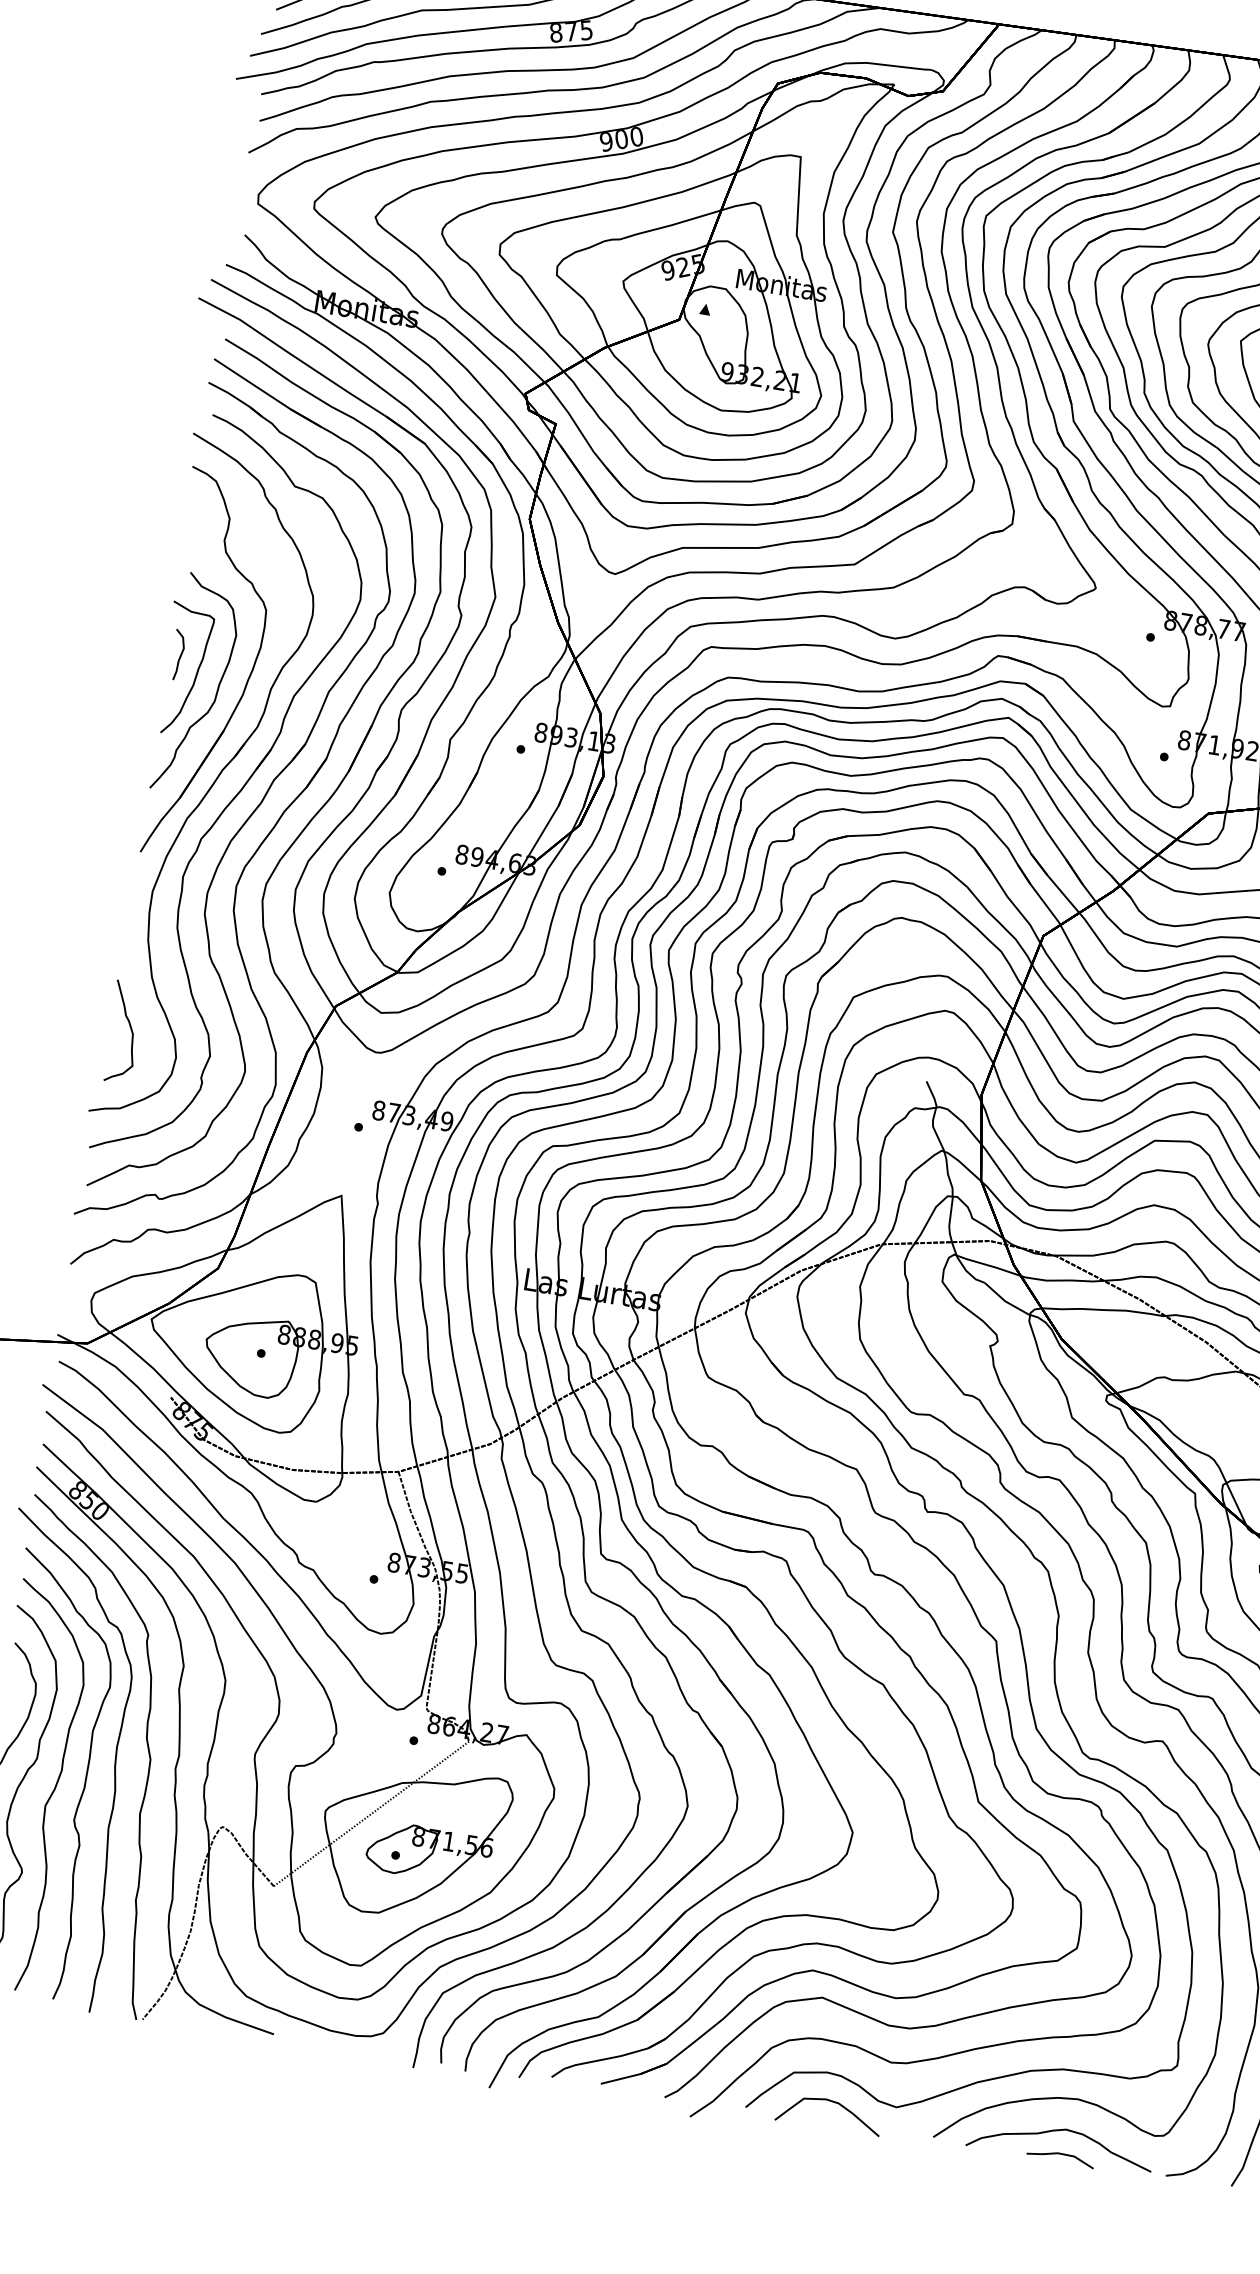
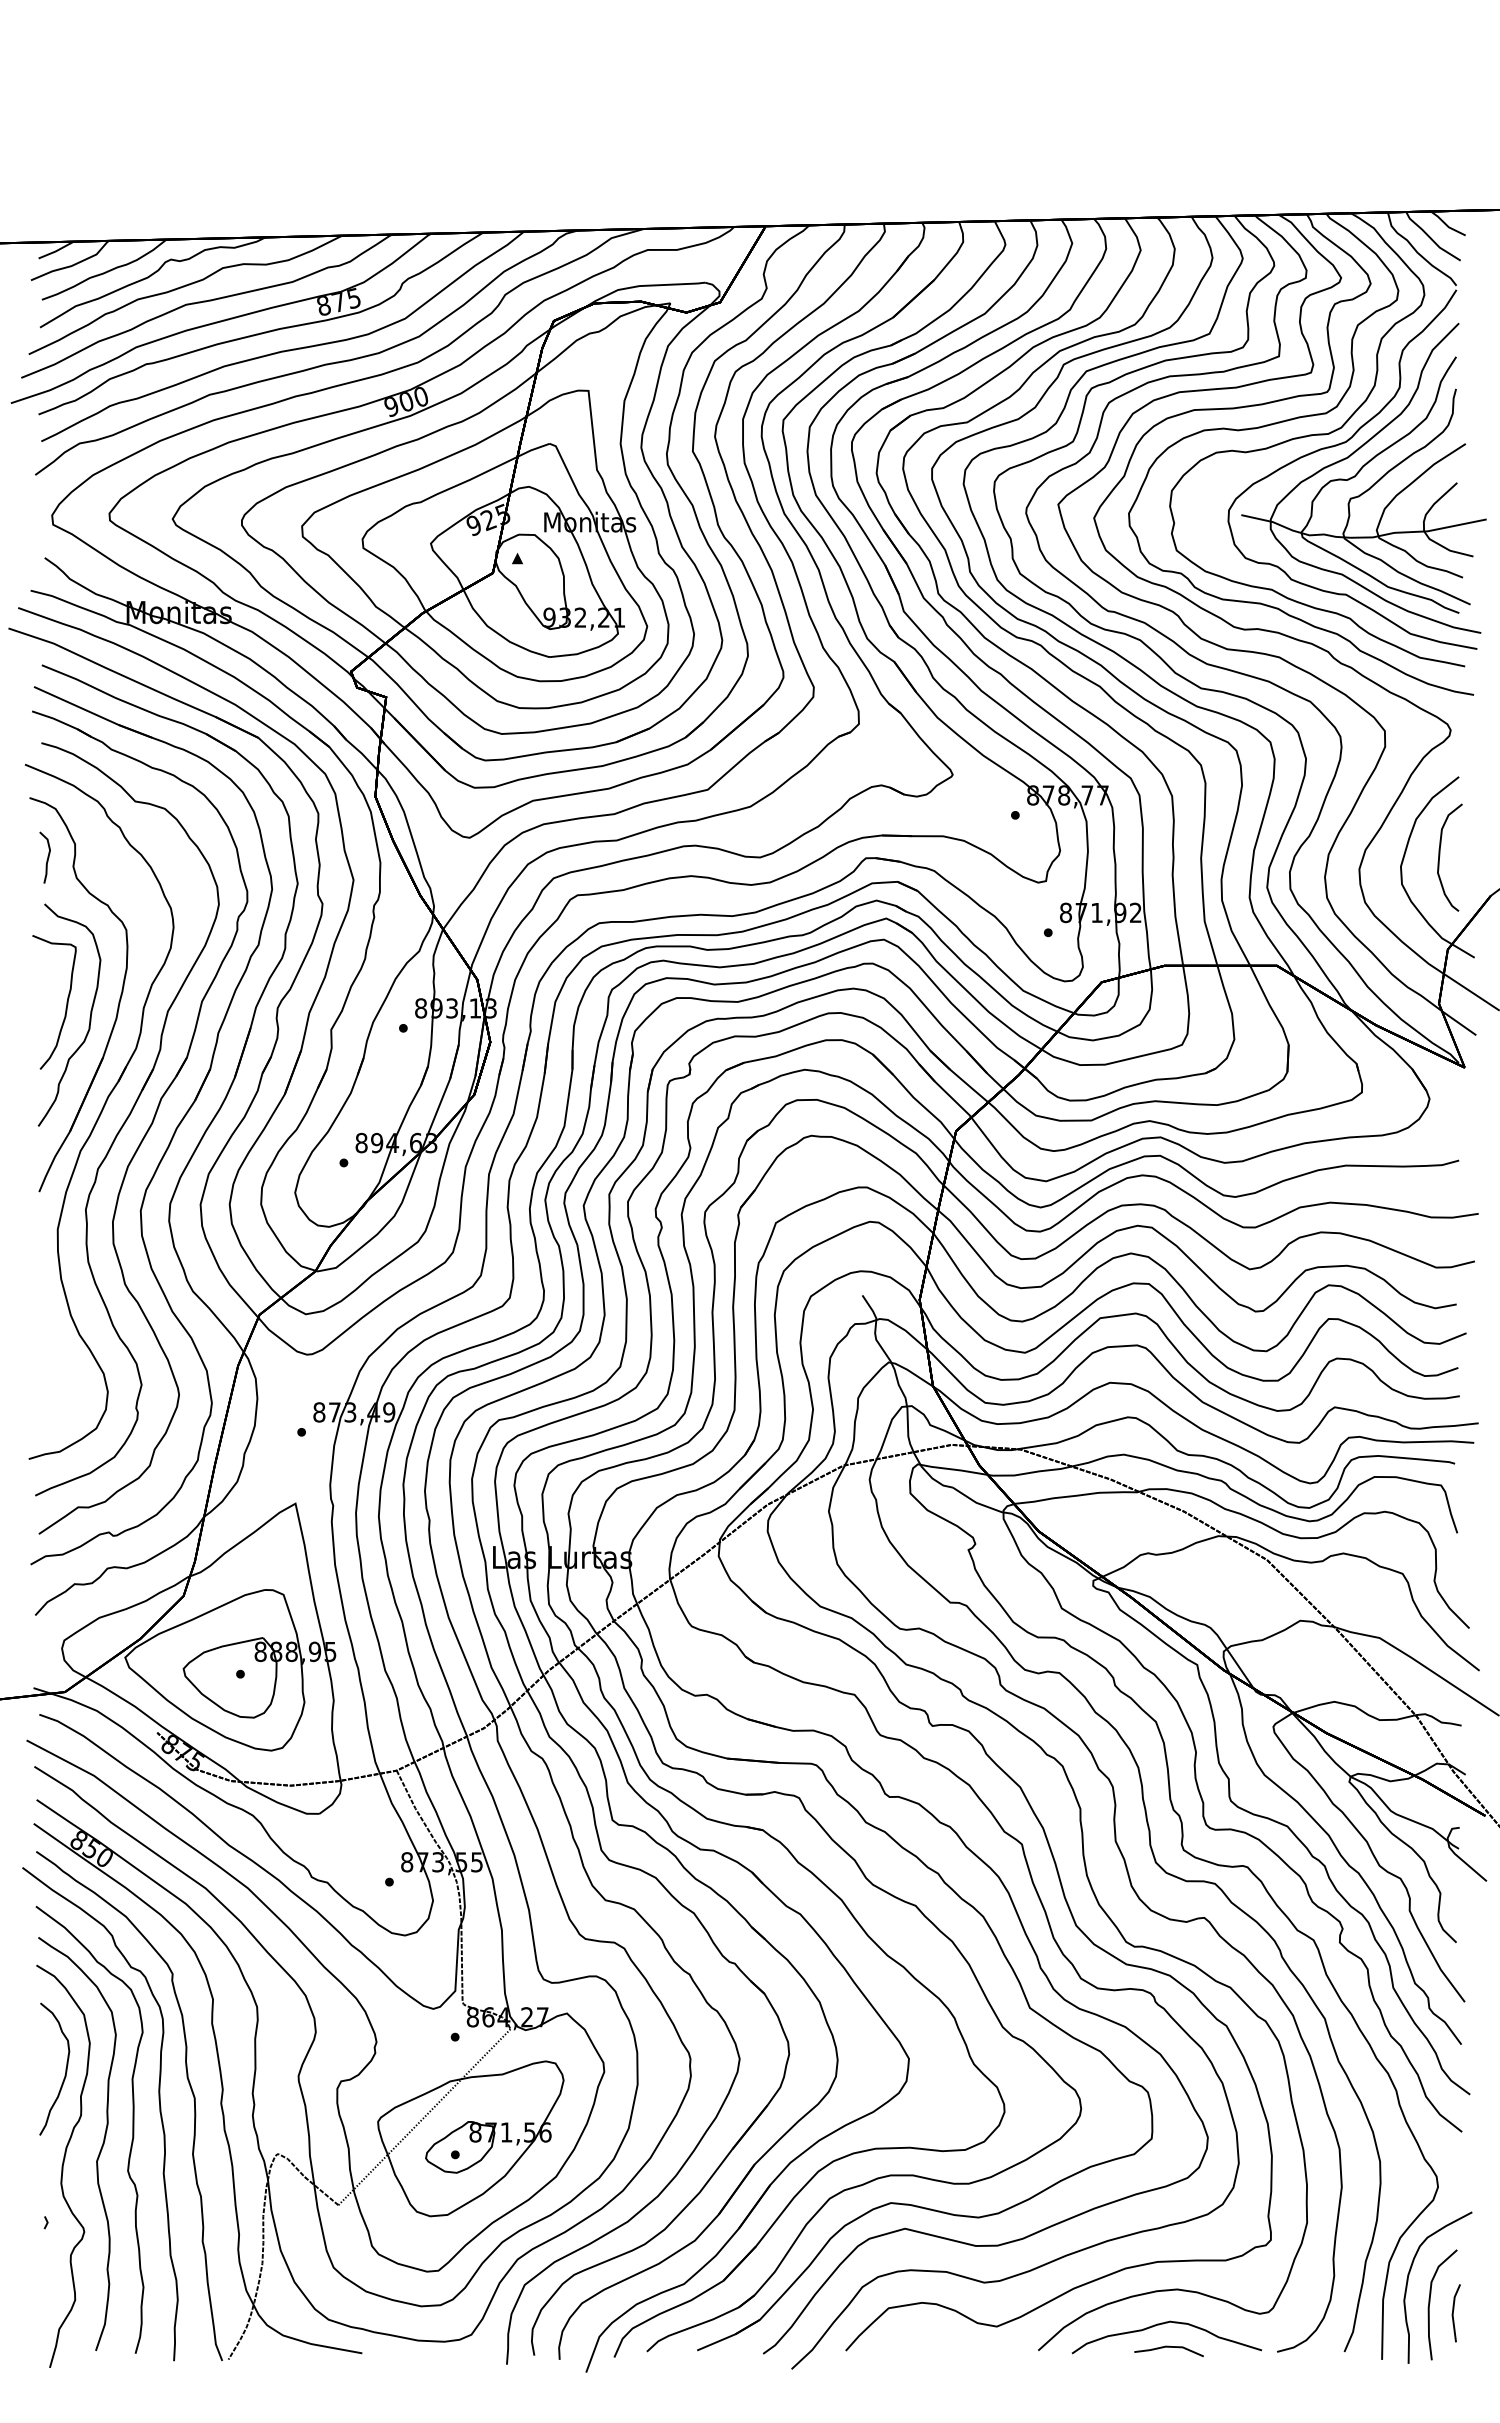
curve: (180, 655) -> (47, 857), moved
curve: (130, 1028) -> (57, 1370), removed
curve: (833, 2103) -> (933, 2332), removed

